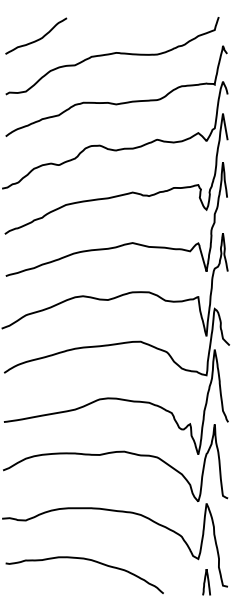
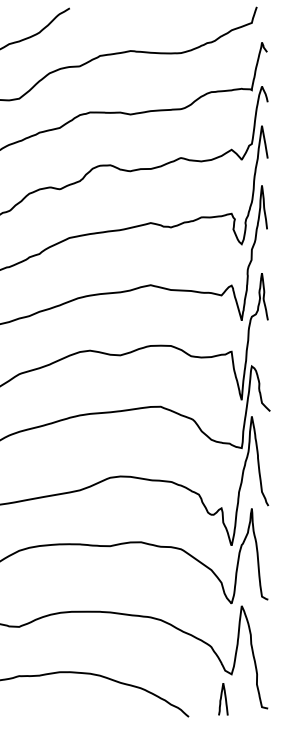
curve: (205, 582) -> (221, 699), moved

